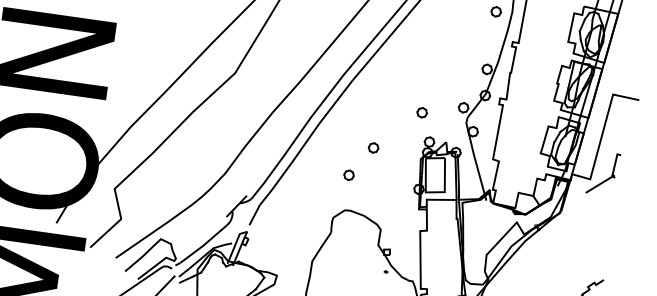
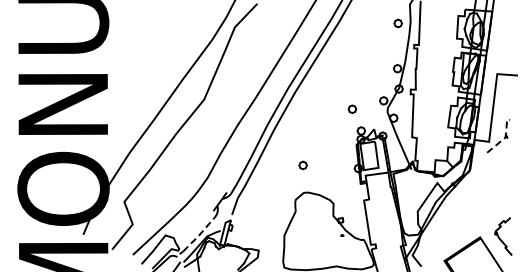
part: (373, 147) -> (318, 141), removed
line: (611, 176) -> (505, 137), solid -> dashed
line: (204, 245) -> (199, 235), solid -> dashed

